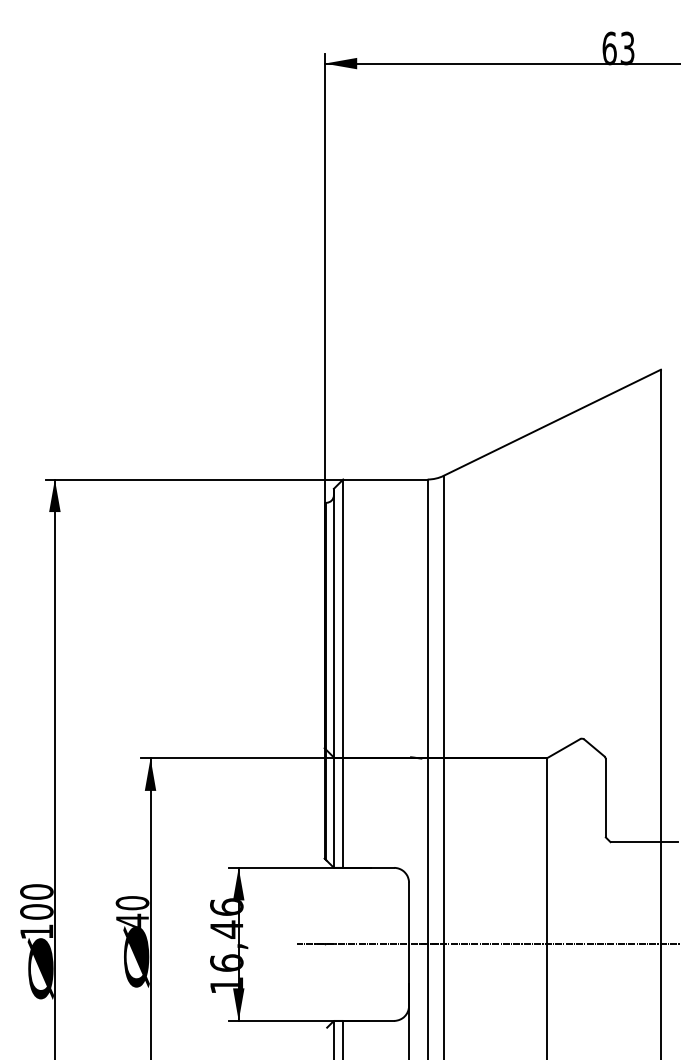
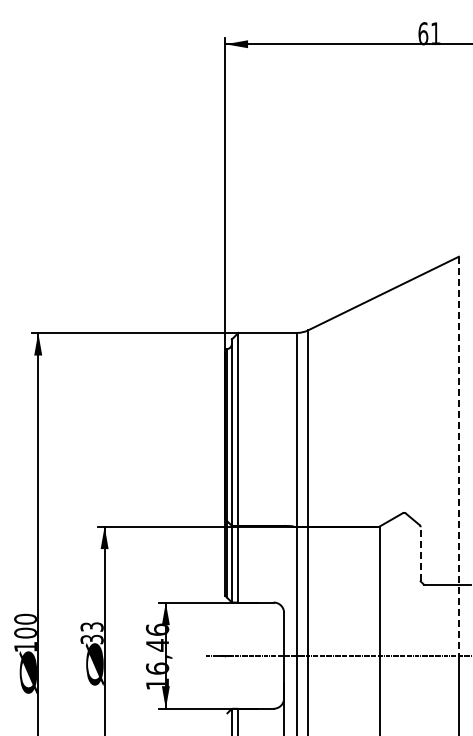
text: (627, 48) -> (435, 33), 63 -> 61
line: (660, 657) -> (458, 456), solid -> dashed
line: (605, 797) -> (420, 553), solid -> dashed
text: (131, 912) -> (91, 633), 40 -> 33

